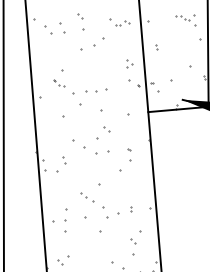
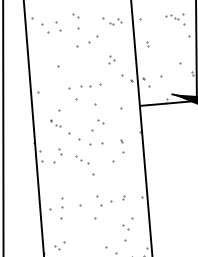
part: (129, 63) -> (111, 59), moved
part: (59, 83) -> (56, 123), moved
part: (87, 197) -> (82, 160), moved

